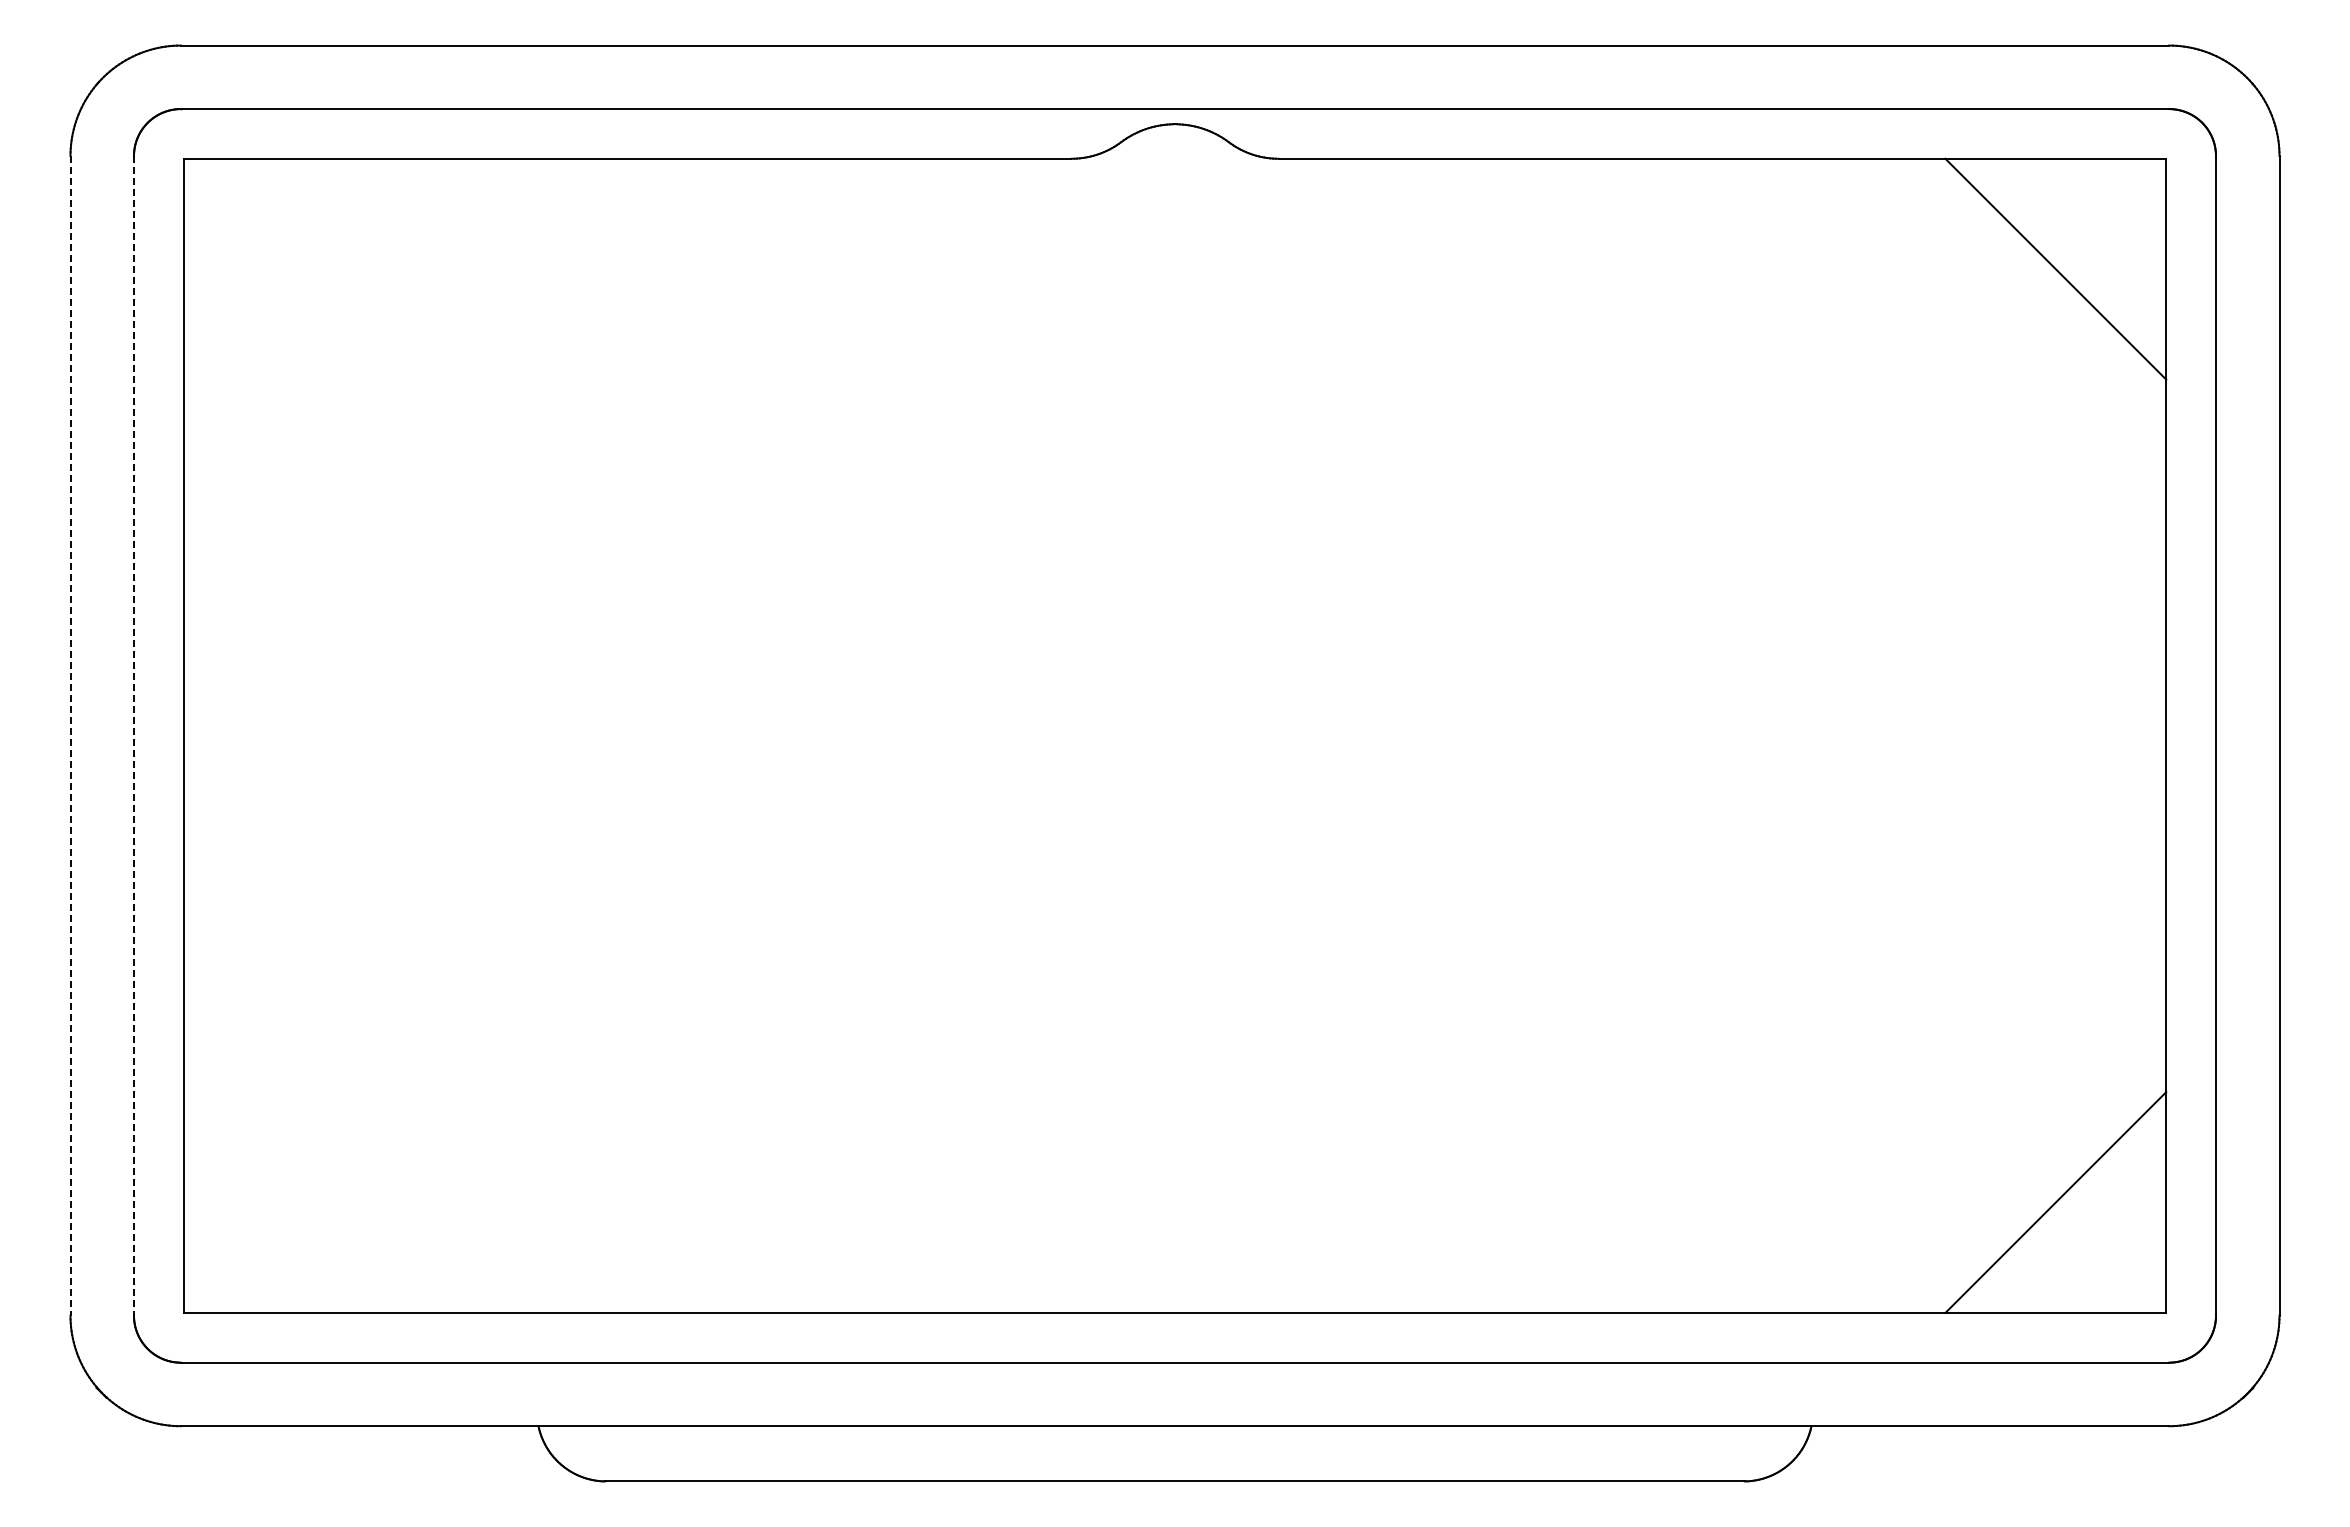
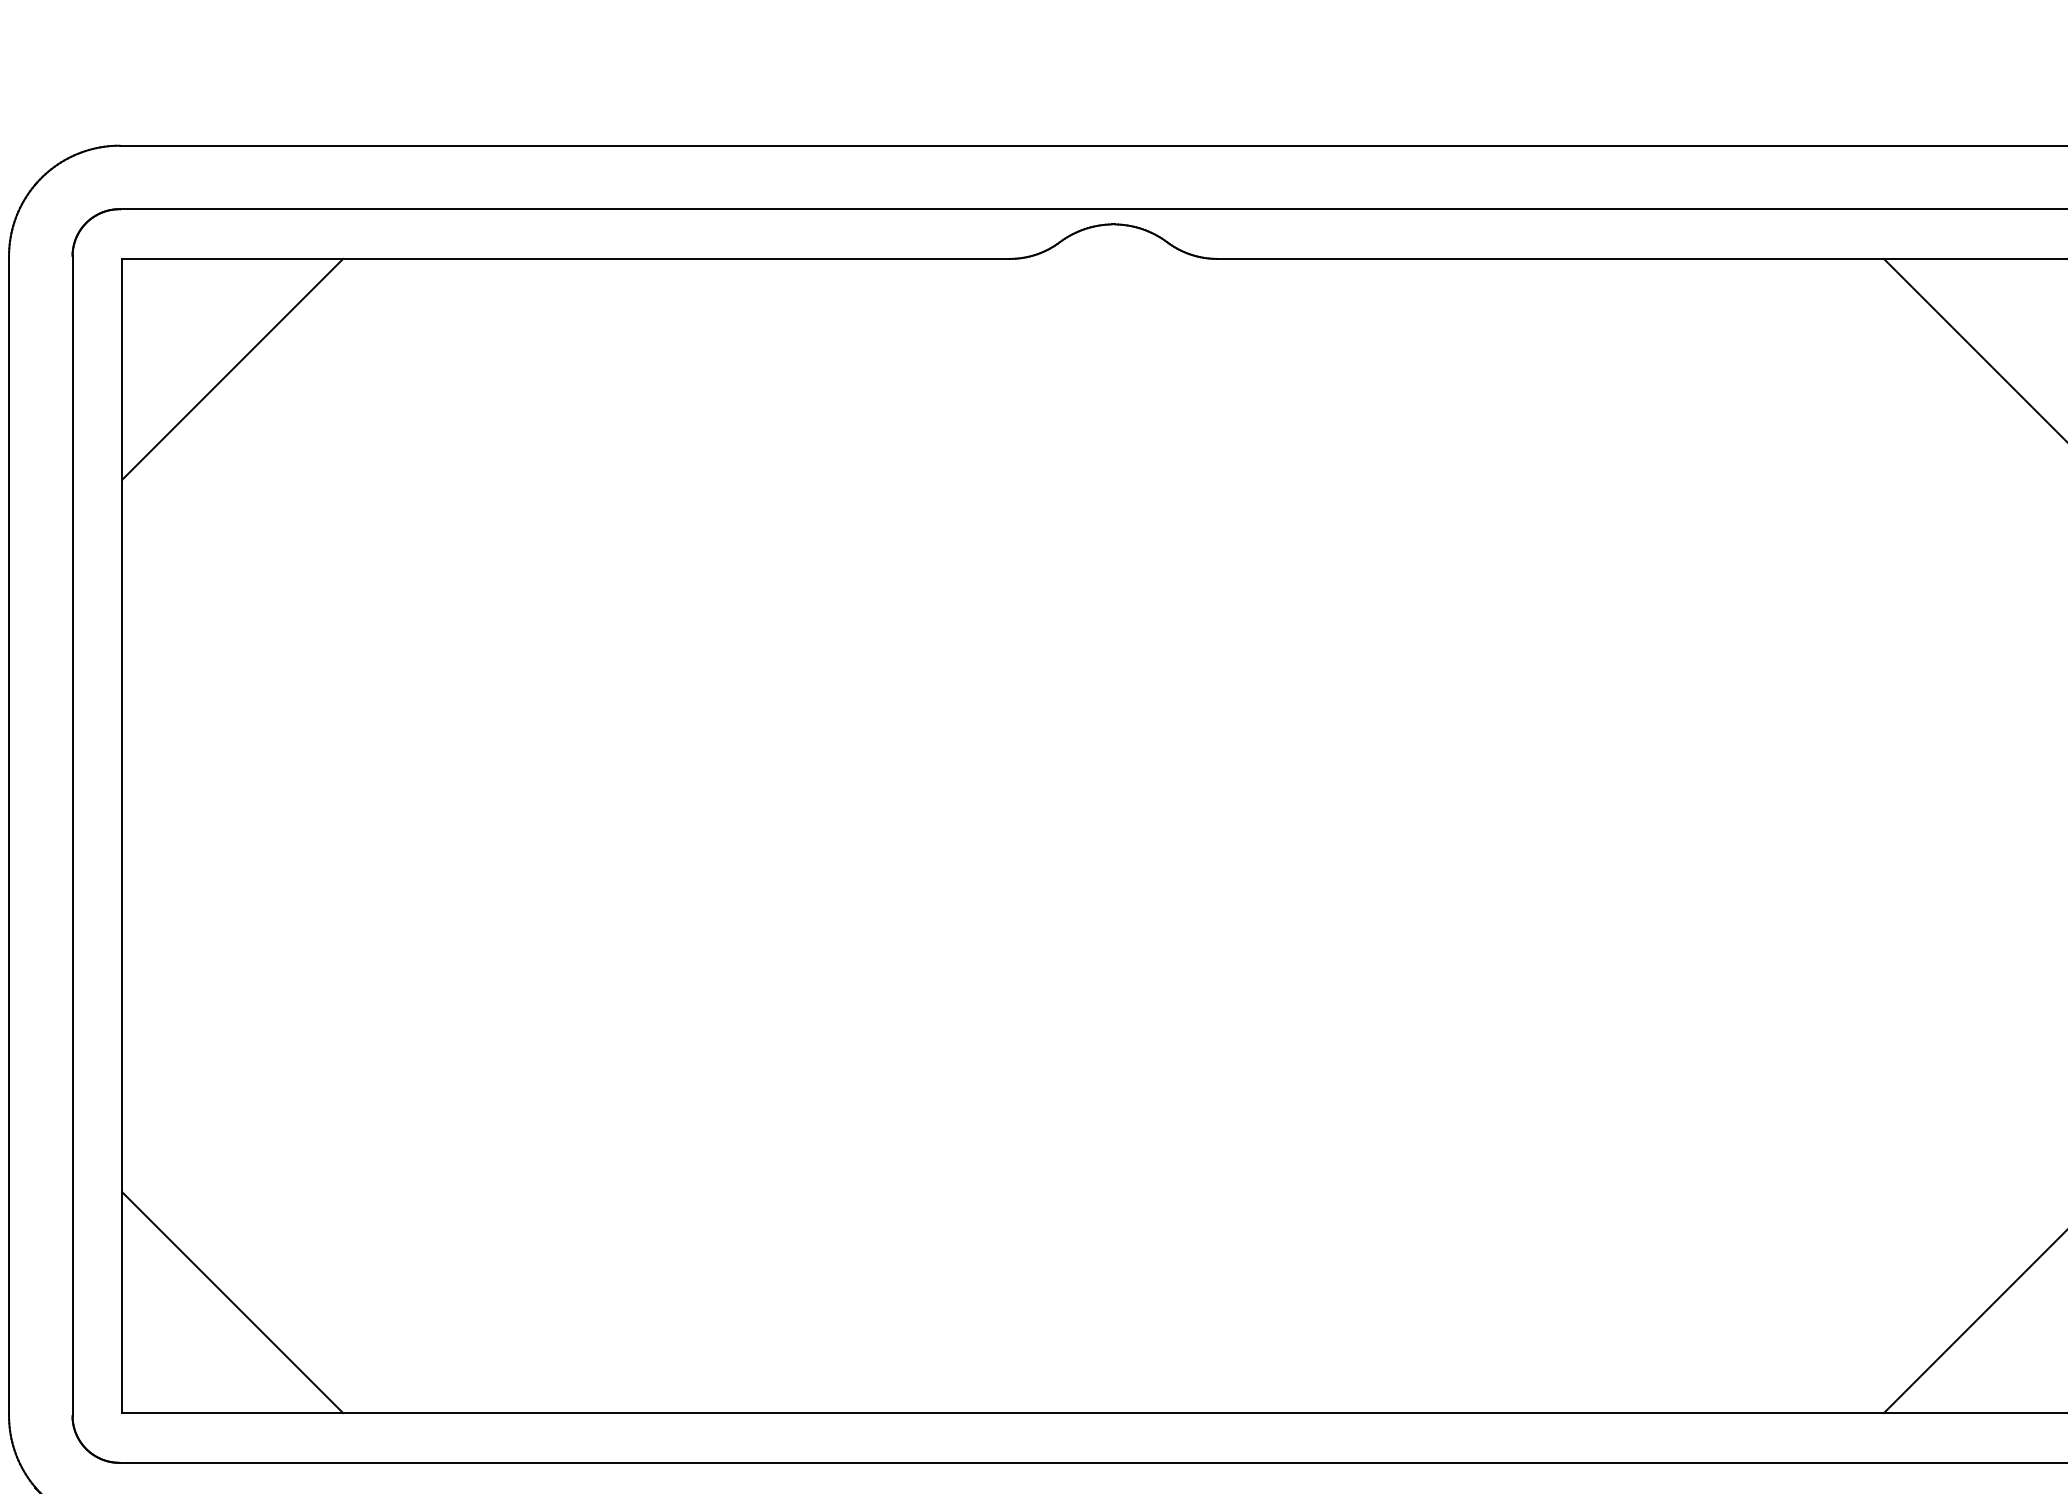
line: (293, 268) -> (232, 368), added
line: (70, 735) -> (9, 835), dashed -> solid
line: (134, 735) -> (73, 835), dashed -> solid
line: (293, 1202) -> (232, 1302), added

